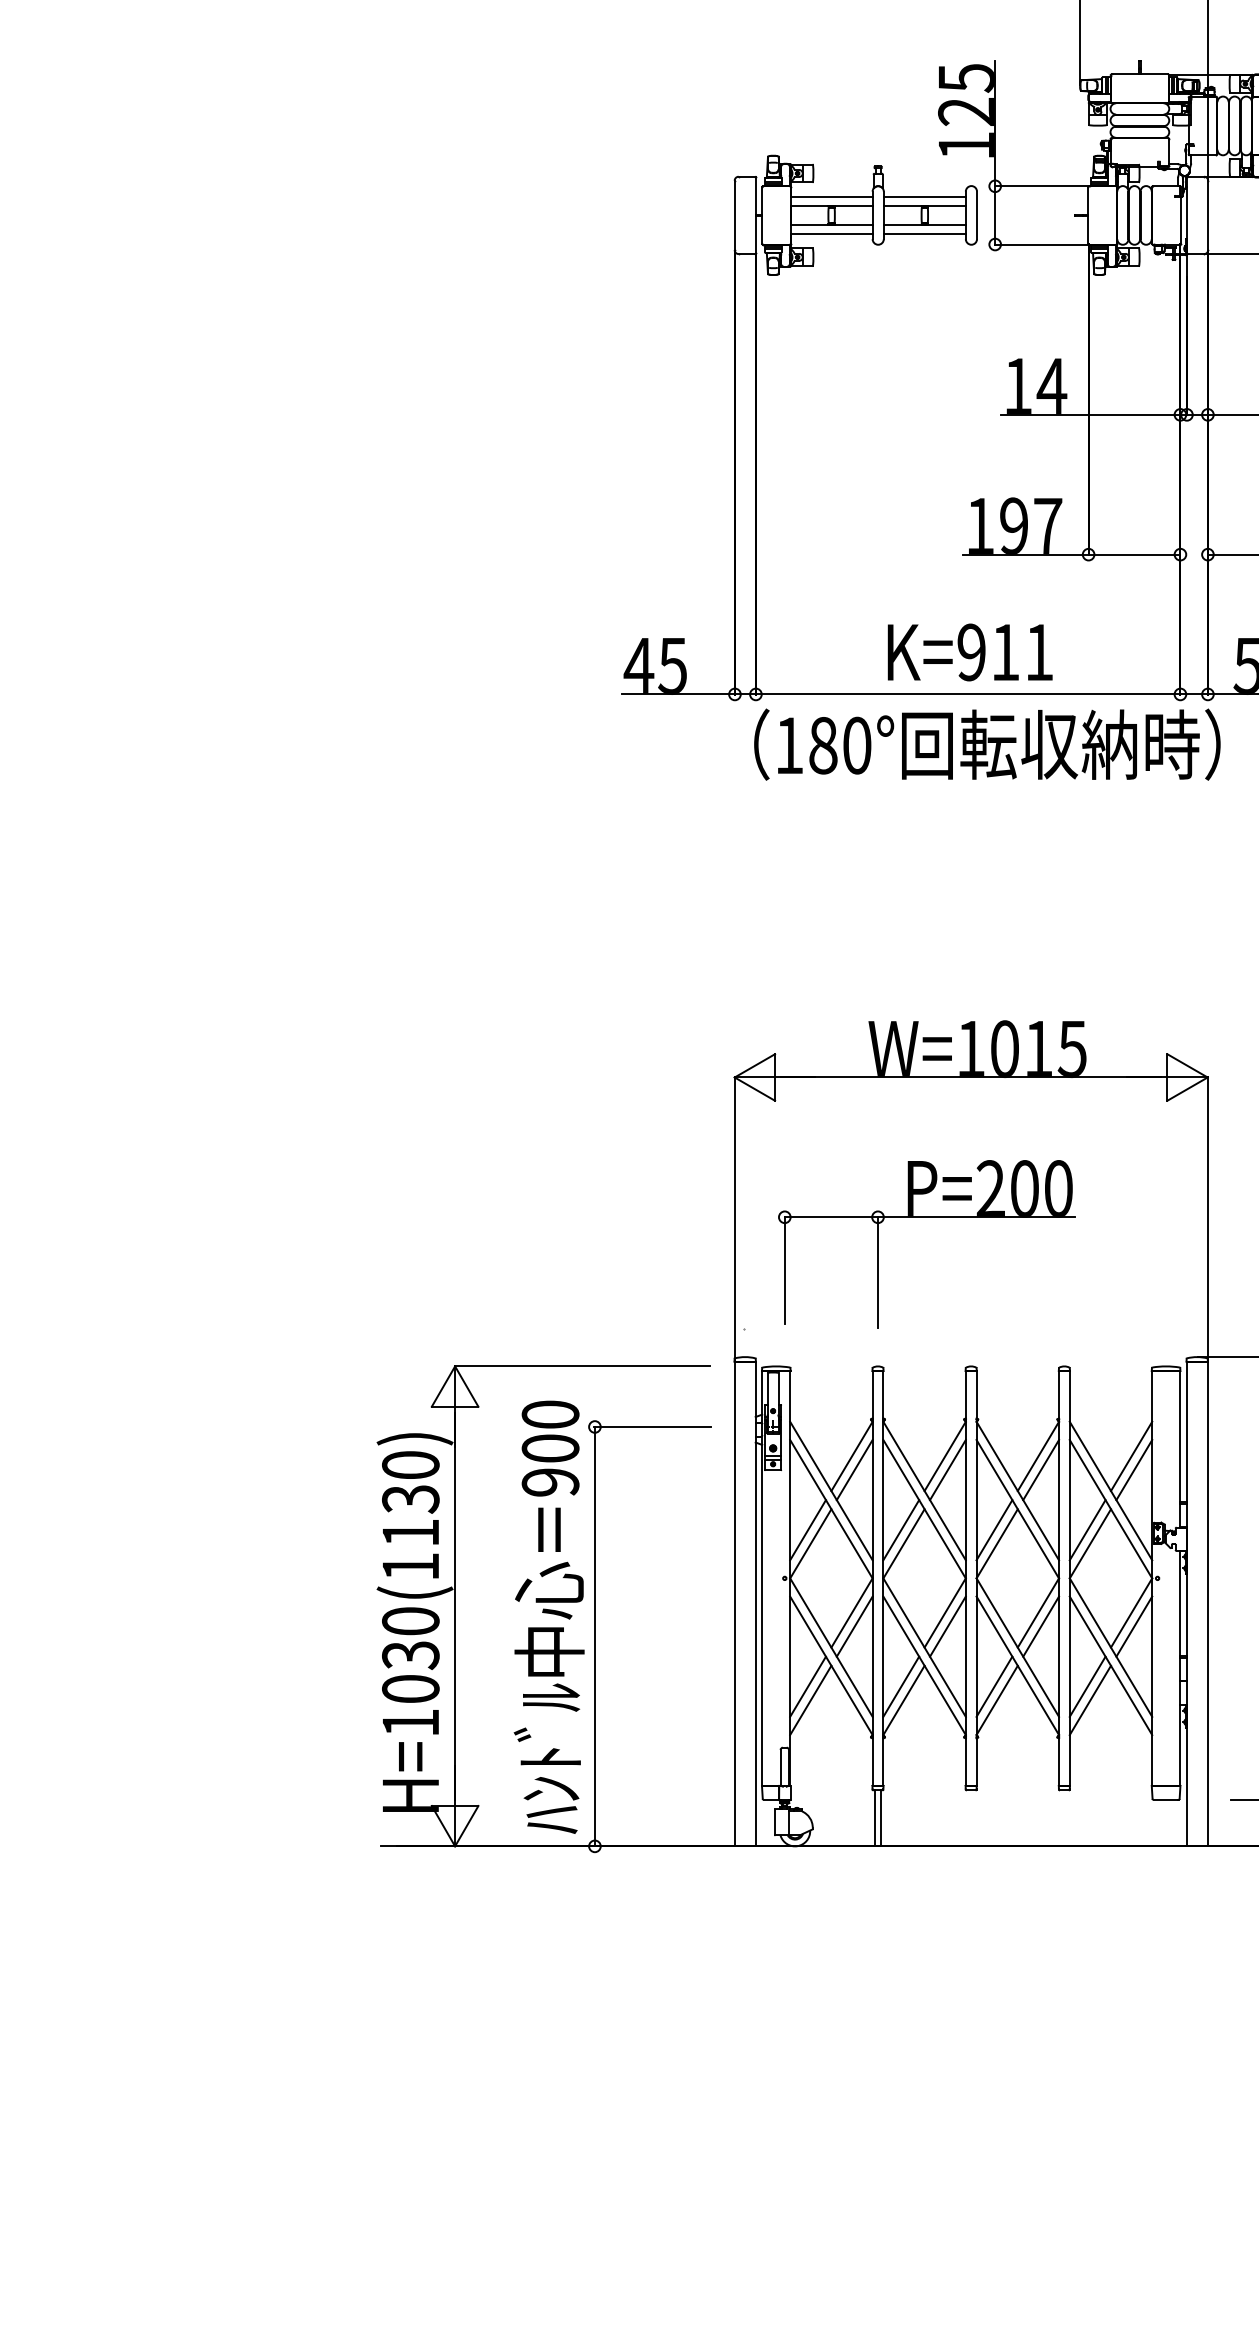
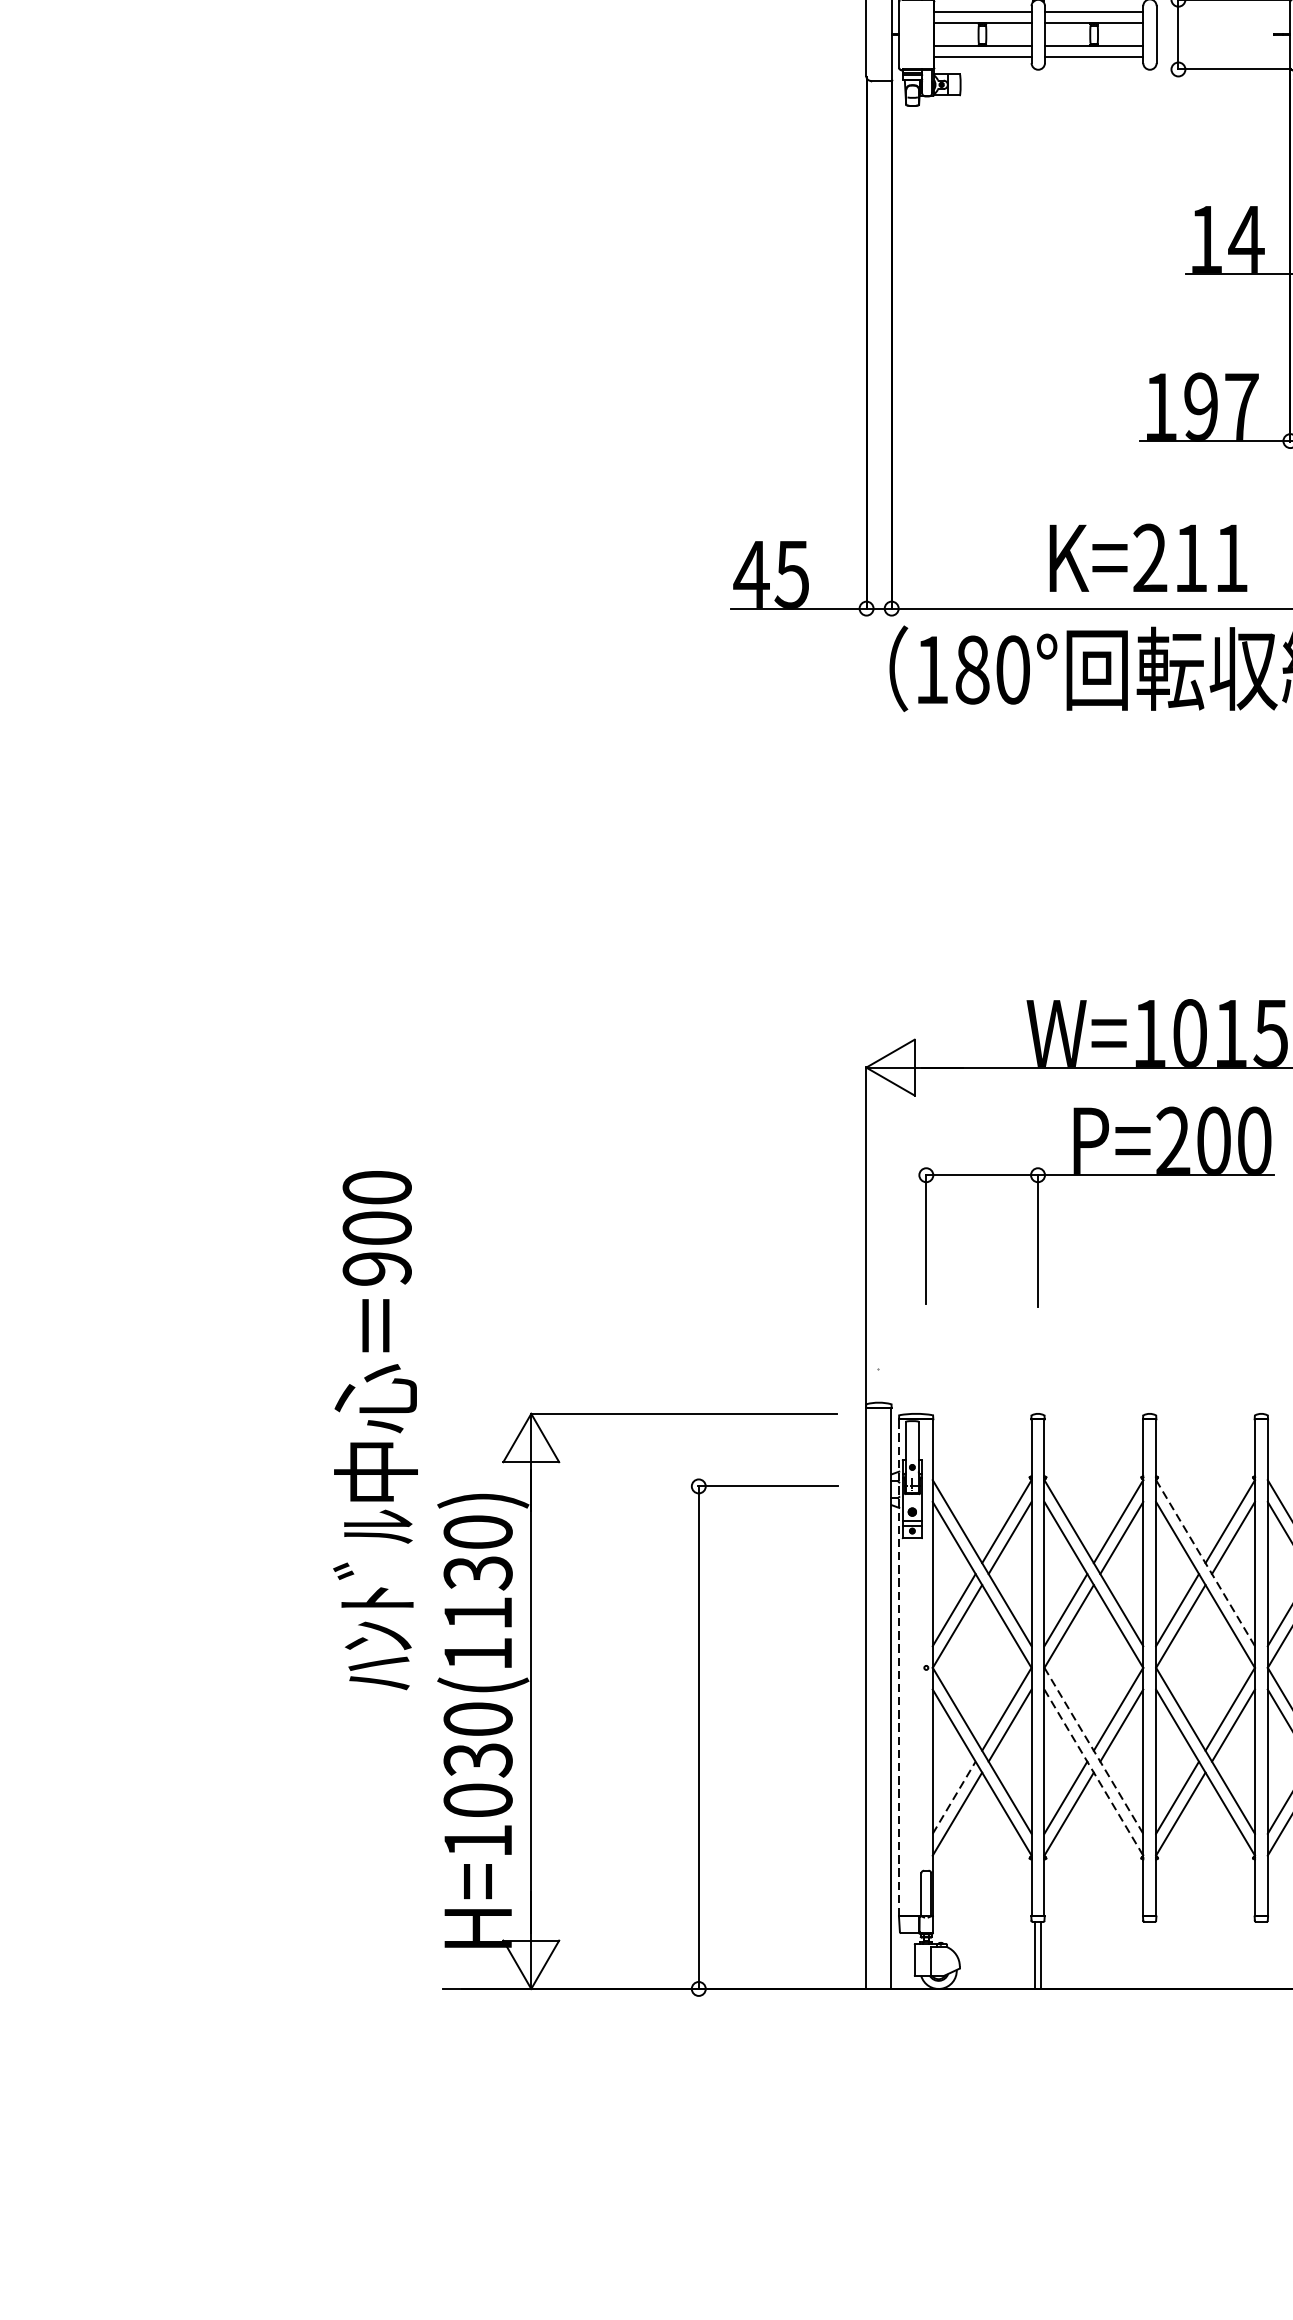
text: (971, 652) -> (1150, 558), K=911 -> K=211
part: (926, 1217) -> (1096, 1175), moved
line: (1017, 1491) -> (1205, 1563), solid -> dashed
line: (762, 1577) -> (899, 1666), solid -> dashed
text: (548, 1616) -> (374, 1429), moved
line: (924, 1647) -> (1093, 1750), solid -> dashed
line: (924, 1665) -> (1093, 1772), solid -> dashed
line: (808, 1686) -> (954, 1797), solid -> dashed

